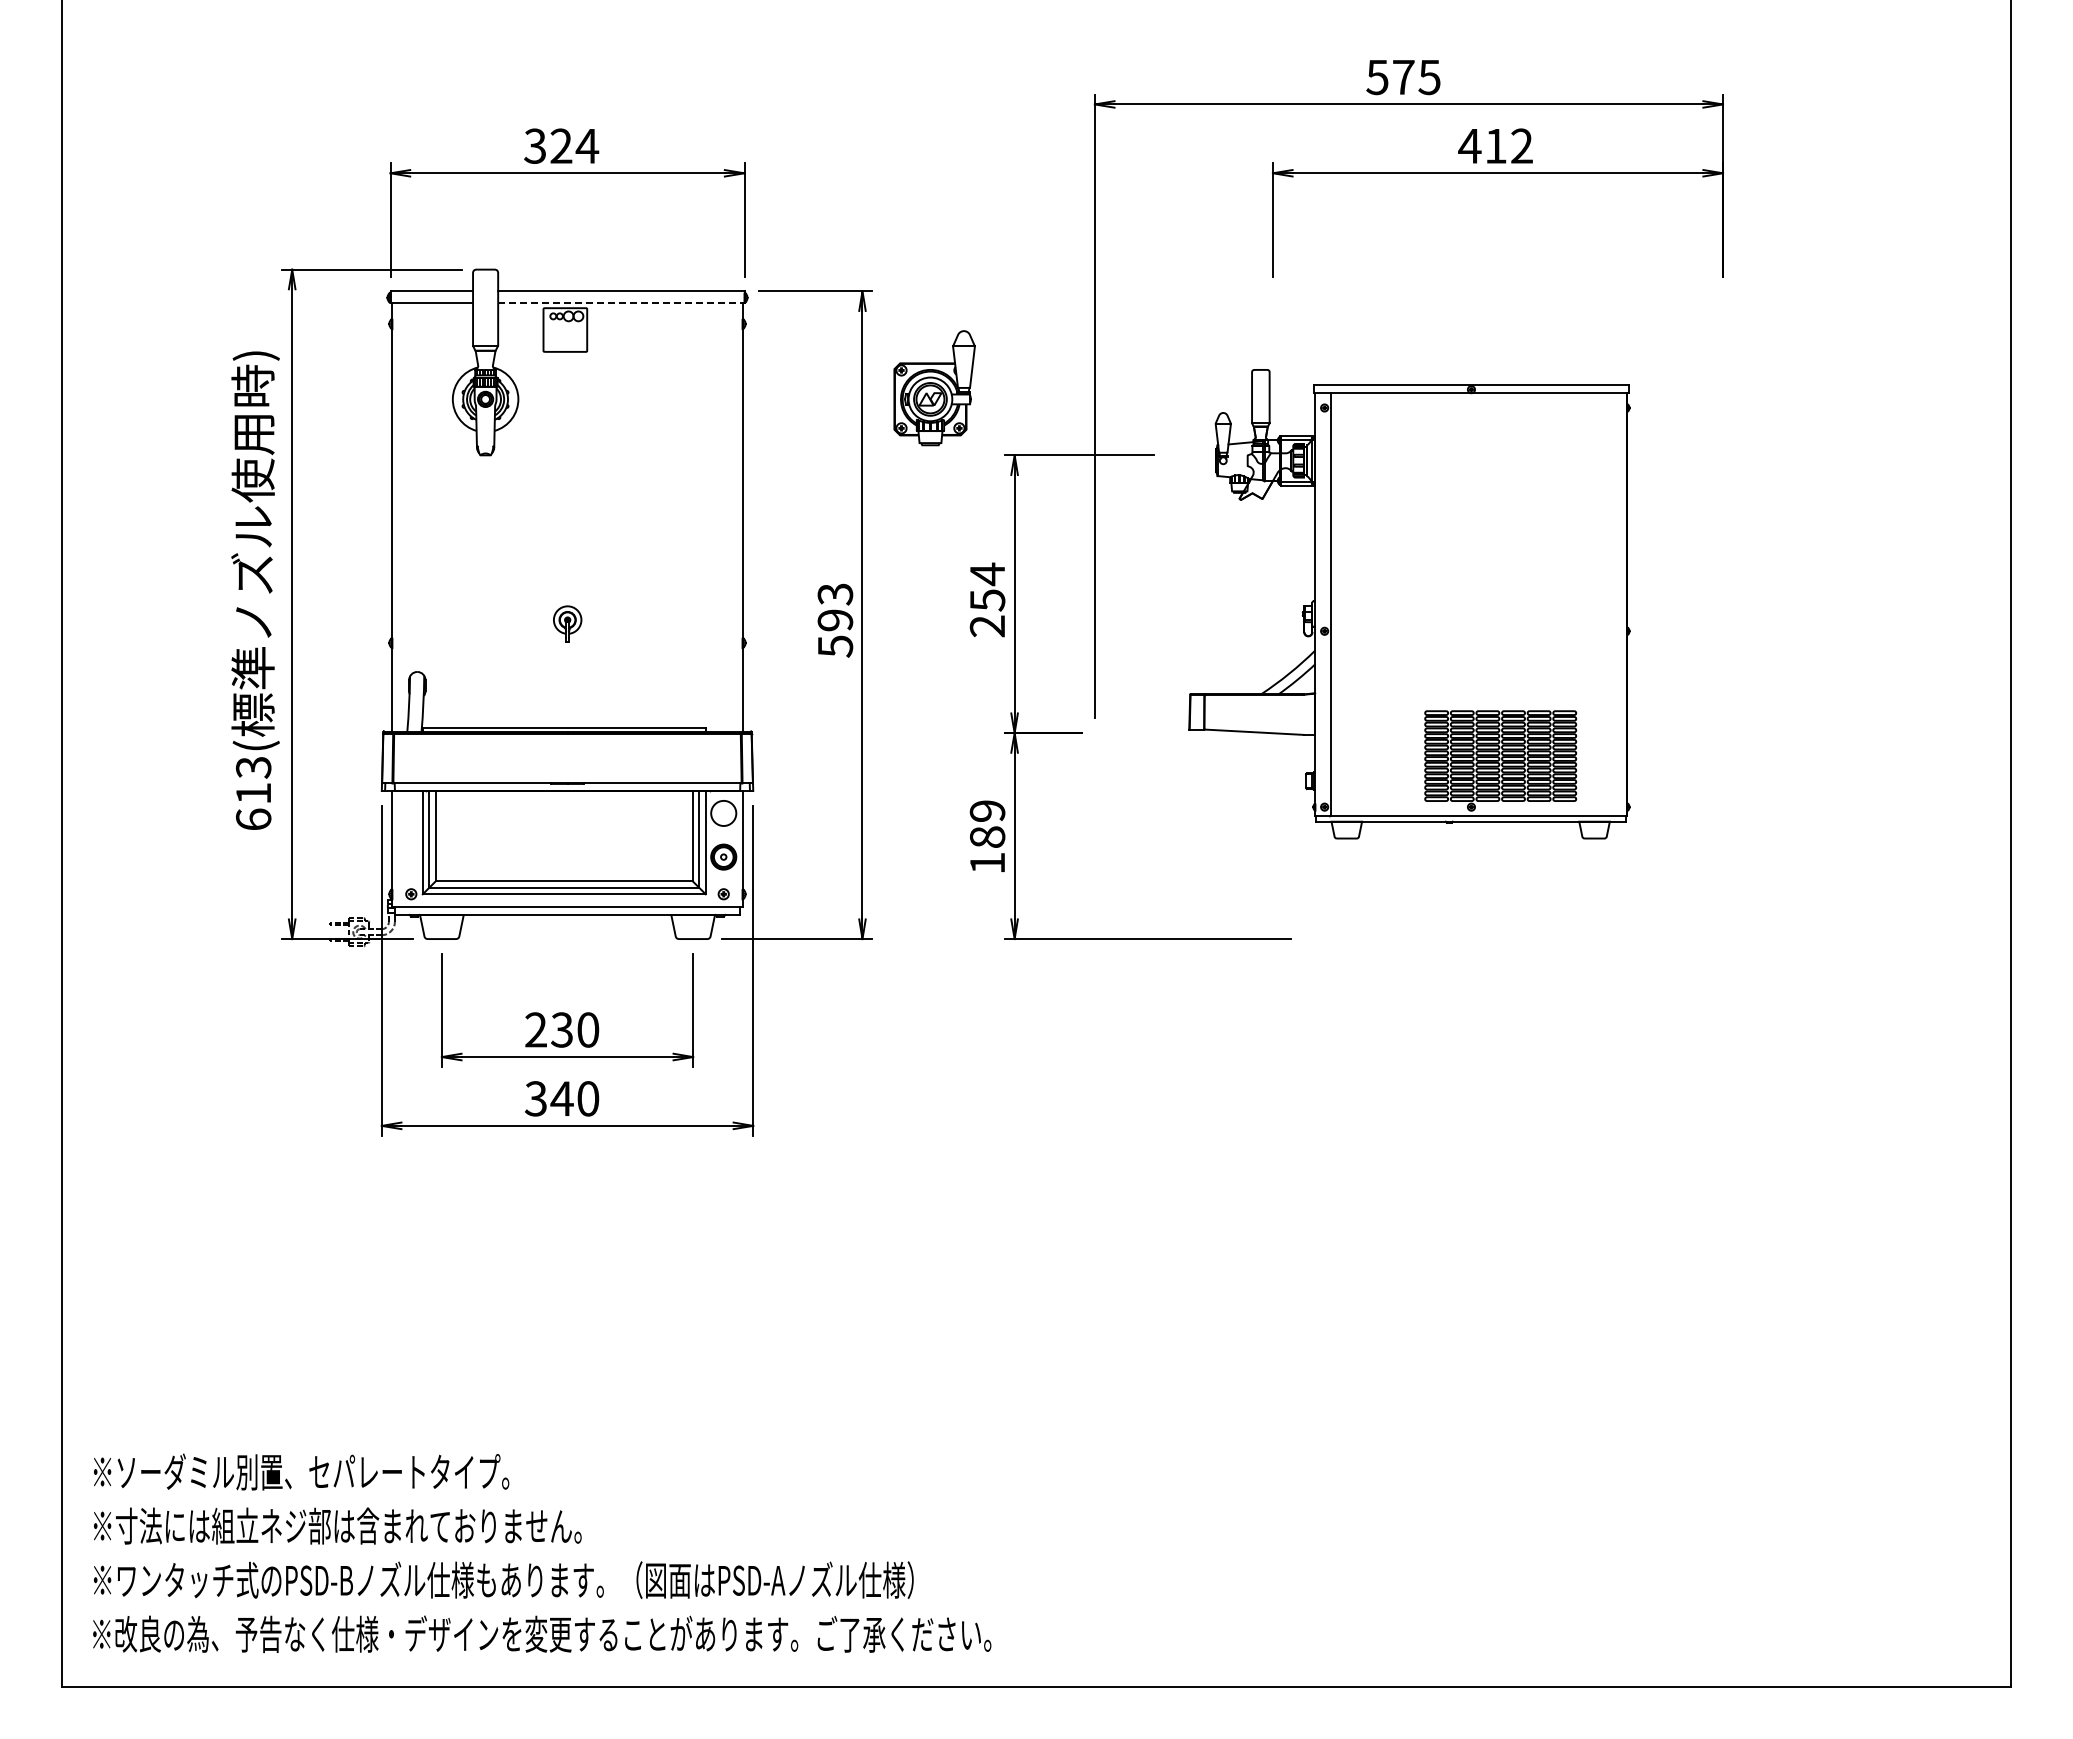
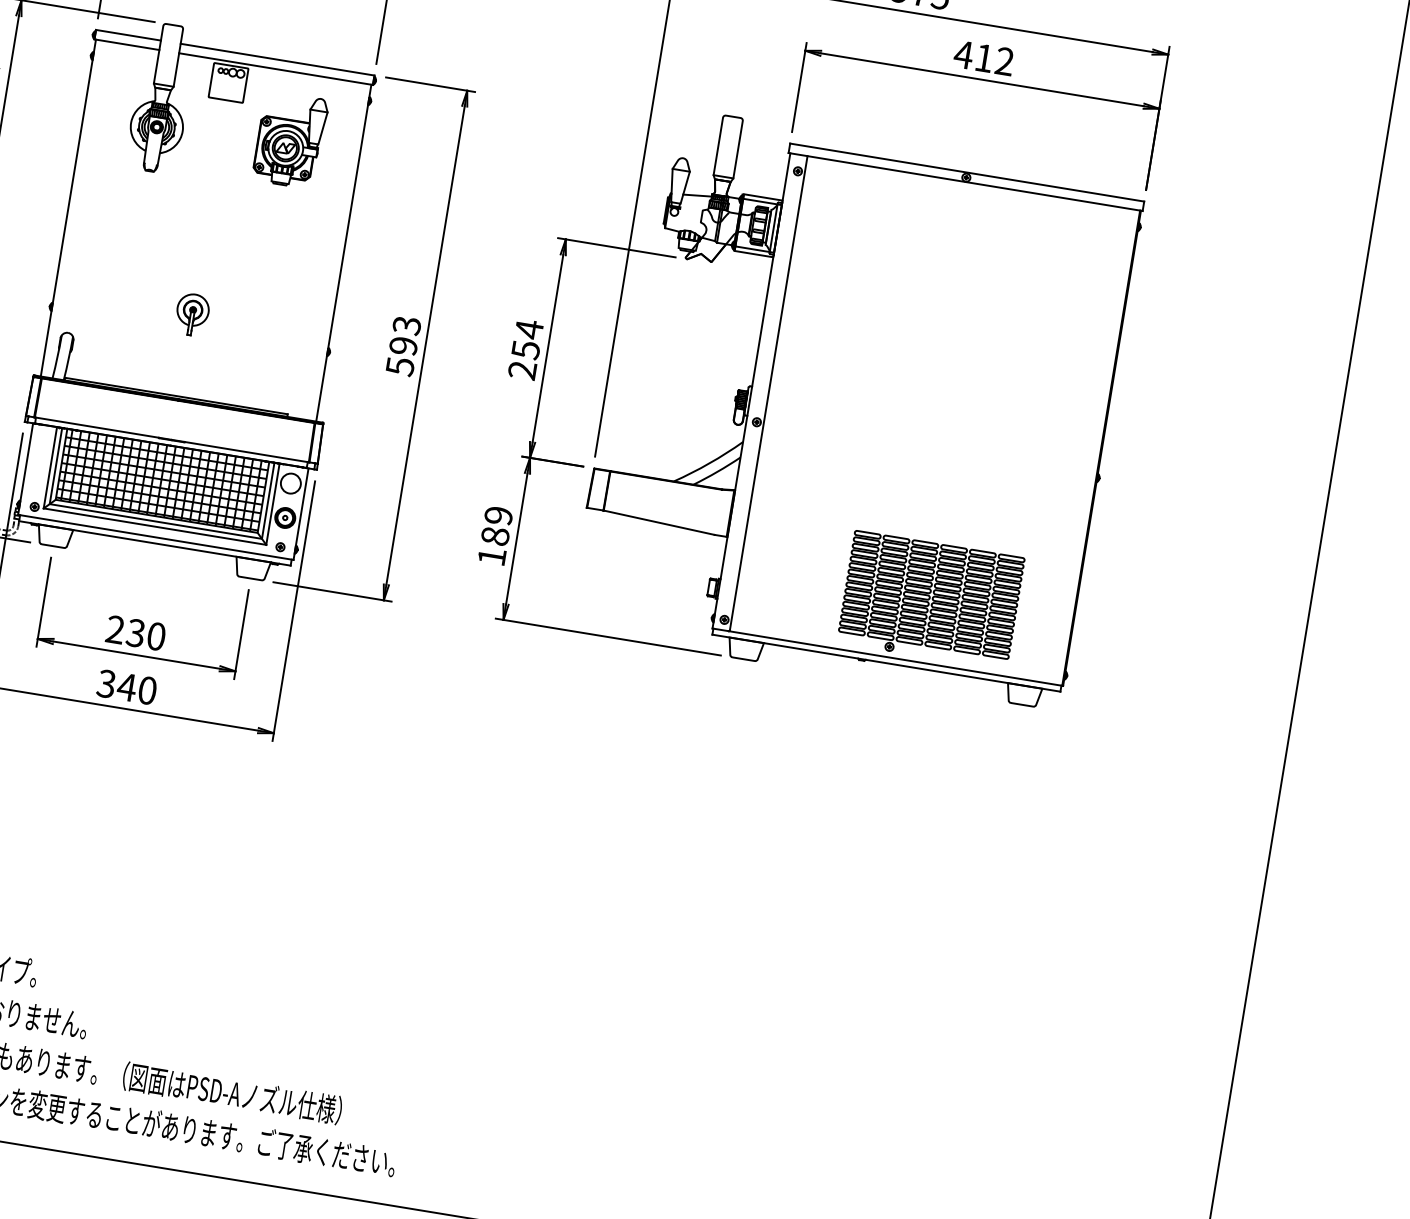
line: (621, 303) -> (276, 69), dashed -> solid
part: (934, 388) -> (290, 140), moved
part: (1409, 603) -> (857, 406), size x1.43
part: (567, 623) -> (192, 314), size x1.43
hatch: (563, 835) -> (161, 480), added

